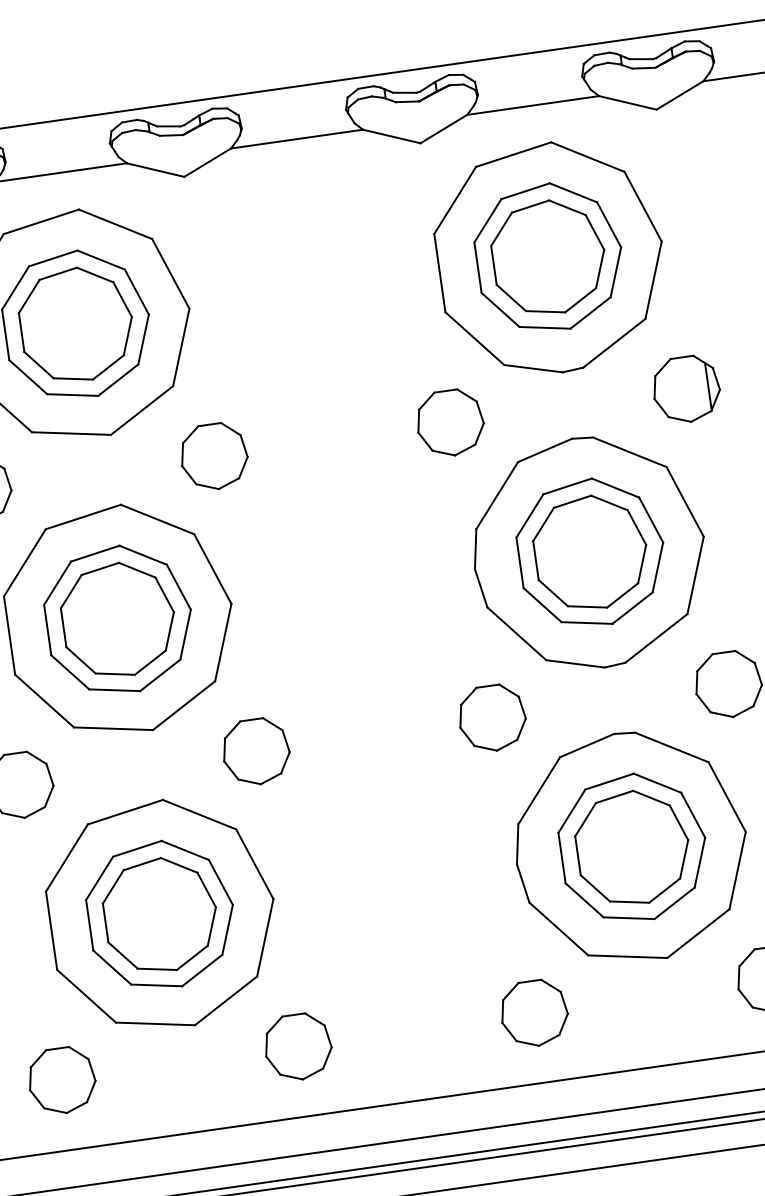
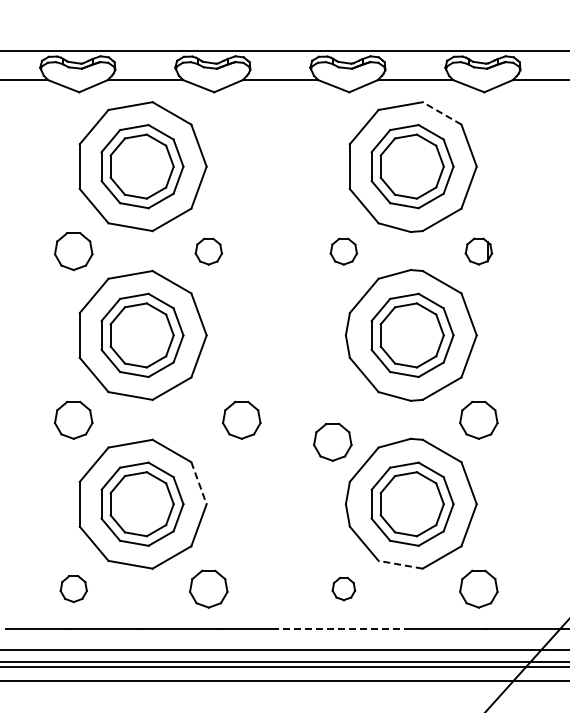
line: (586, 157) -> (441, 113), solid -> dashed
part: (685, 389) -> (478, 251), size x0.7
part: (449, 423) -> (343, 251), size x0.7
part: (213, 456) -> (208, 251), size x0.7
part: (491, 716) -> (332, 441), moved
part: (255, 750) -> (241, 419), moved
line: (255, 864) -> (199, 483), solid -> dashed
line: (627, 956) -> (400, 564), solid -> dashed
part: (533, 1012) -> (343, 588), size x0.6
part: (61, 1079) -> (73, 588), size x0.7
line: (543, 1082) -> (343, 628), solid -> dashed

